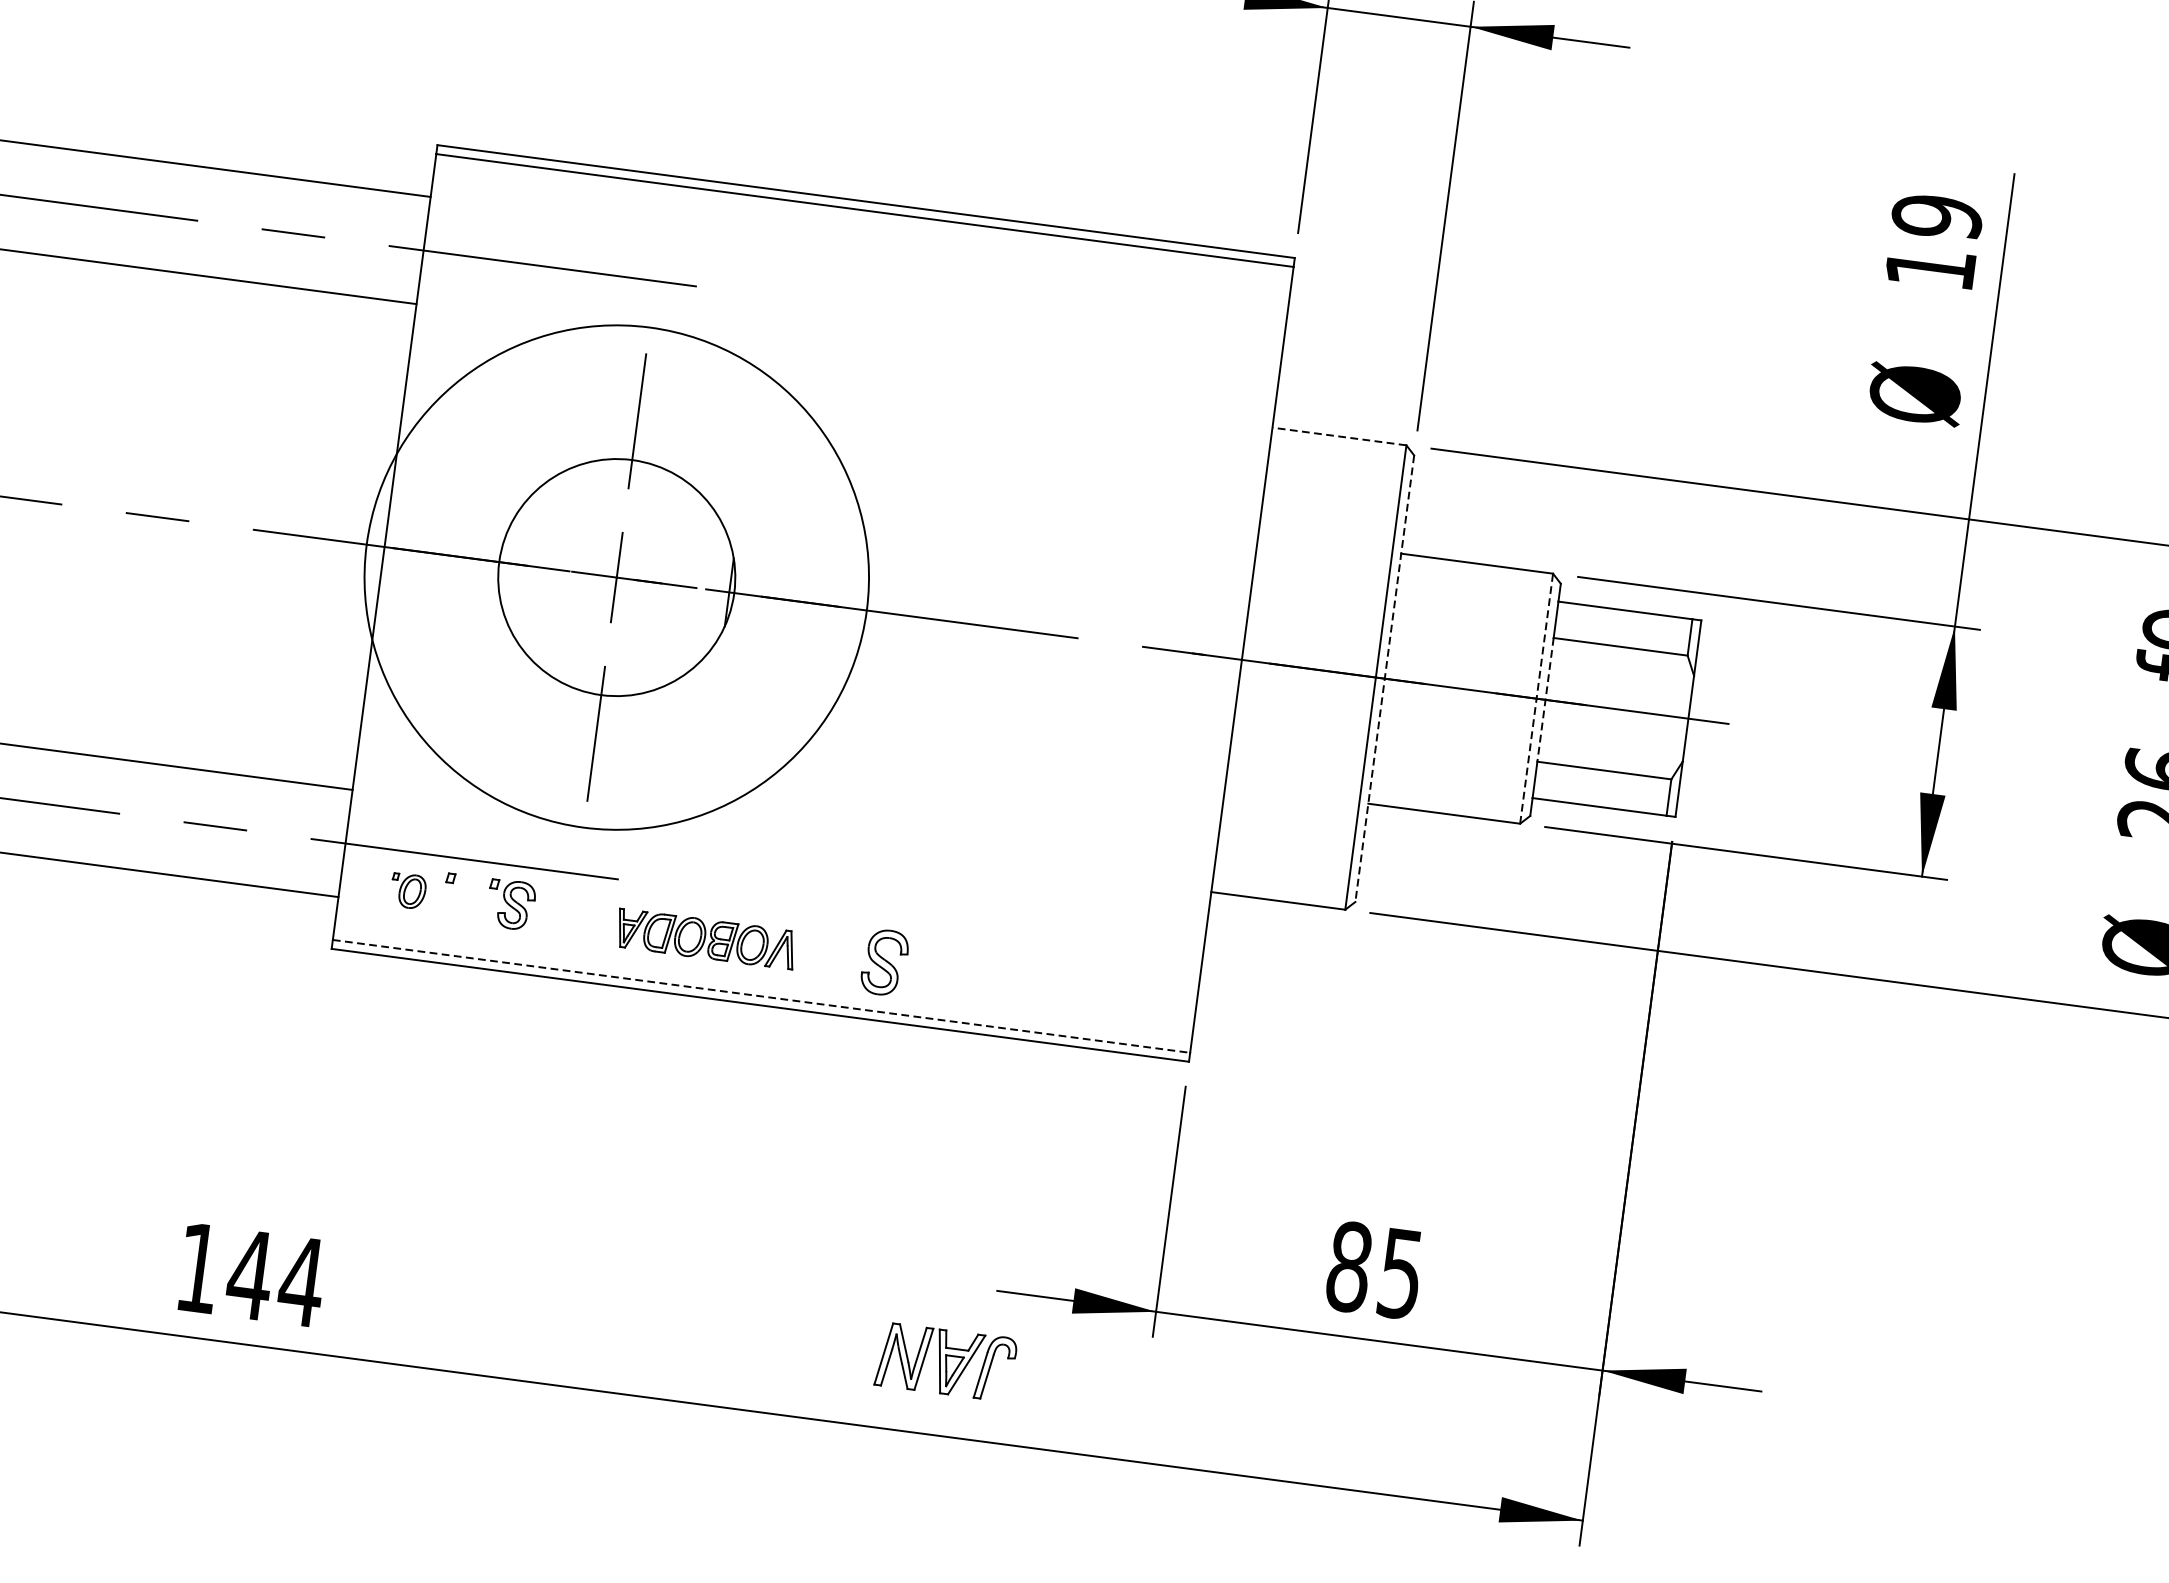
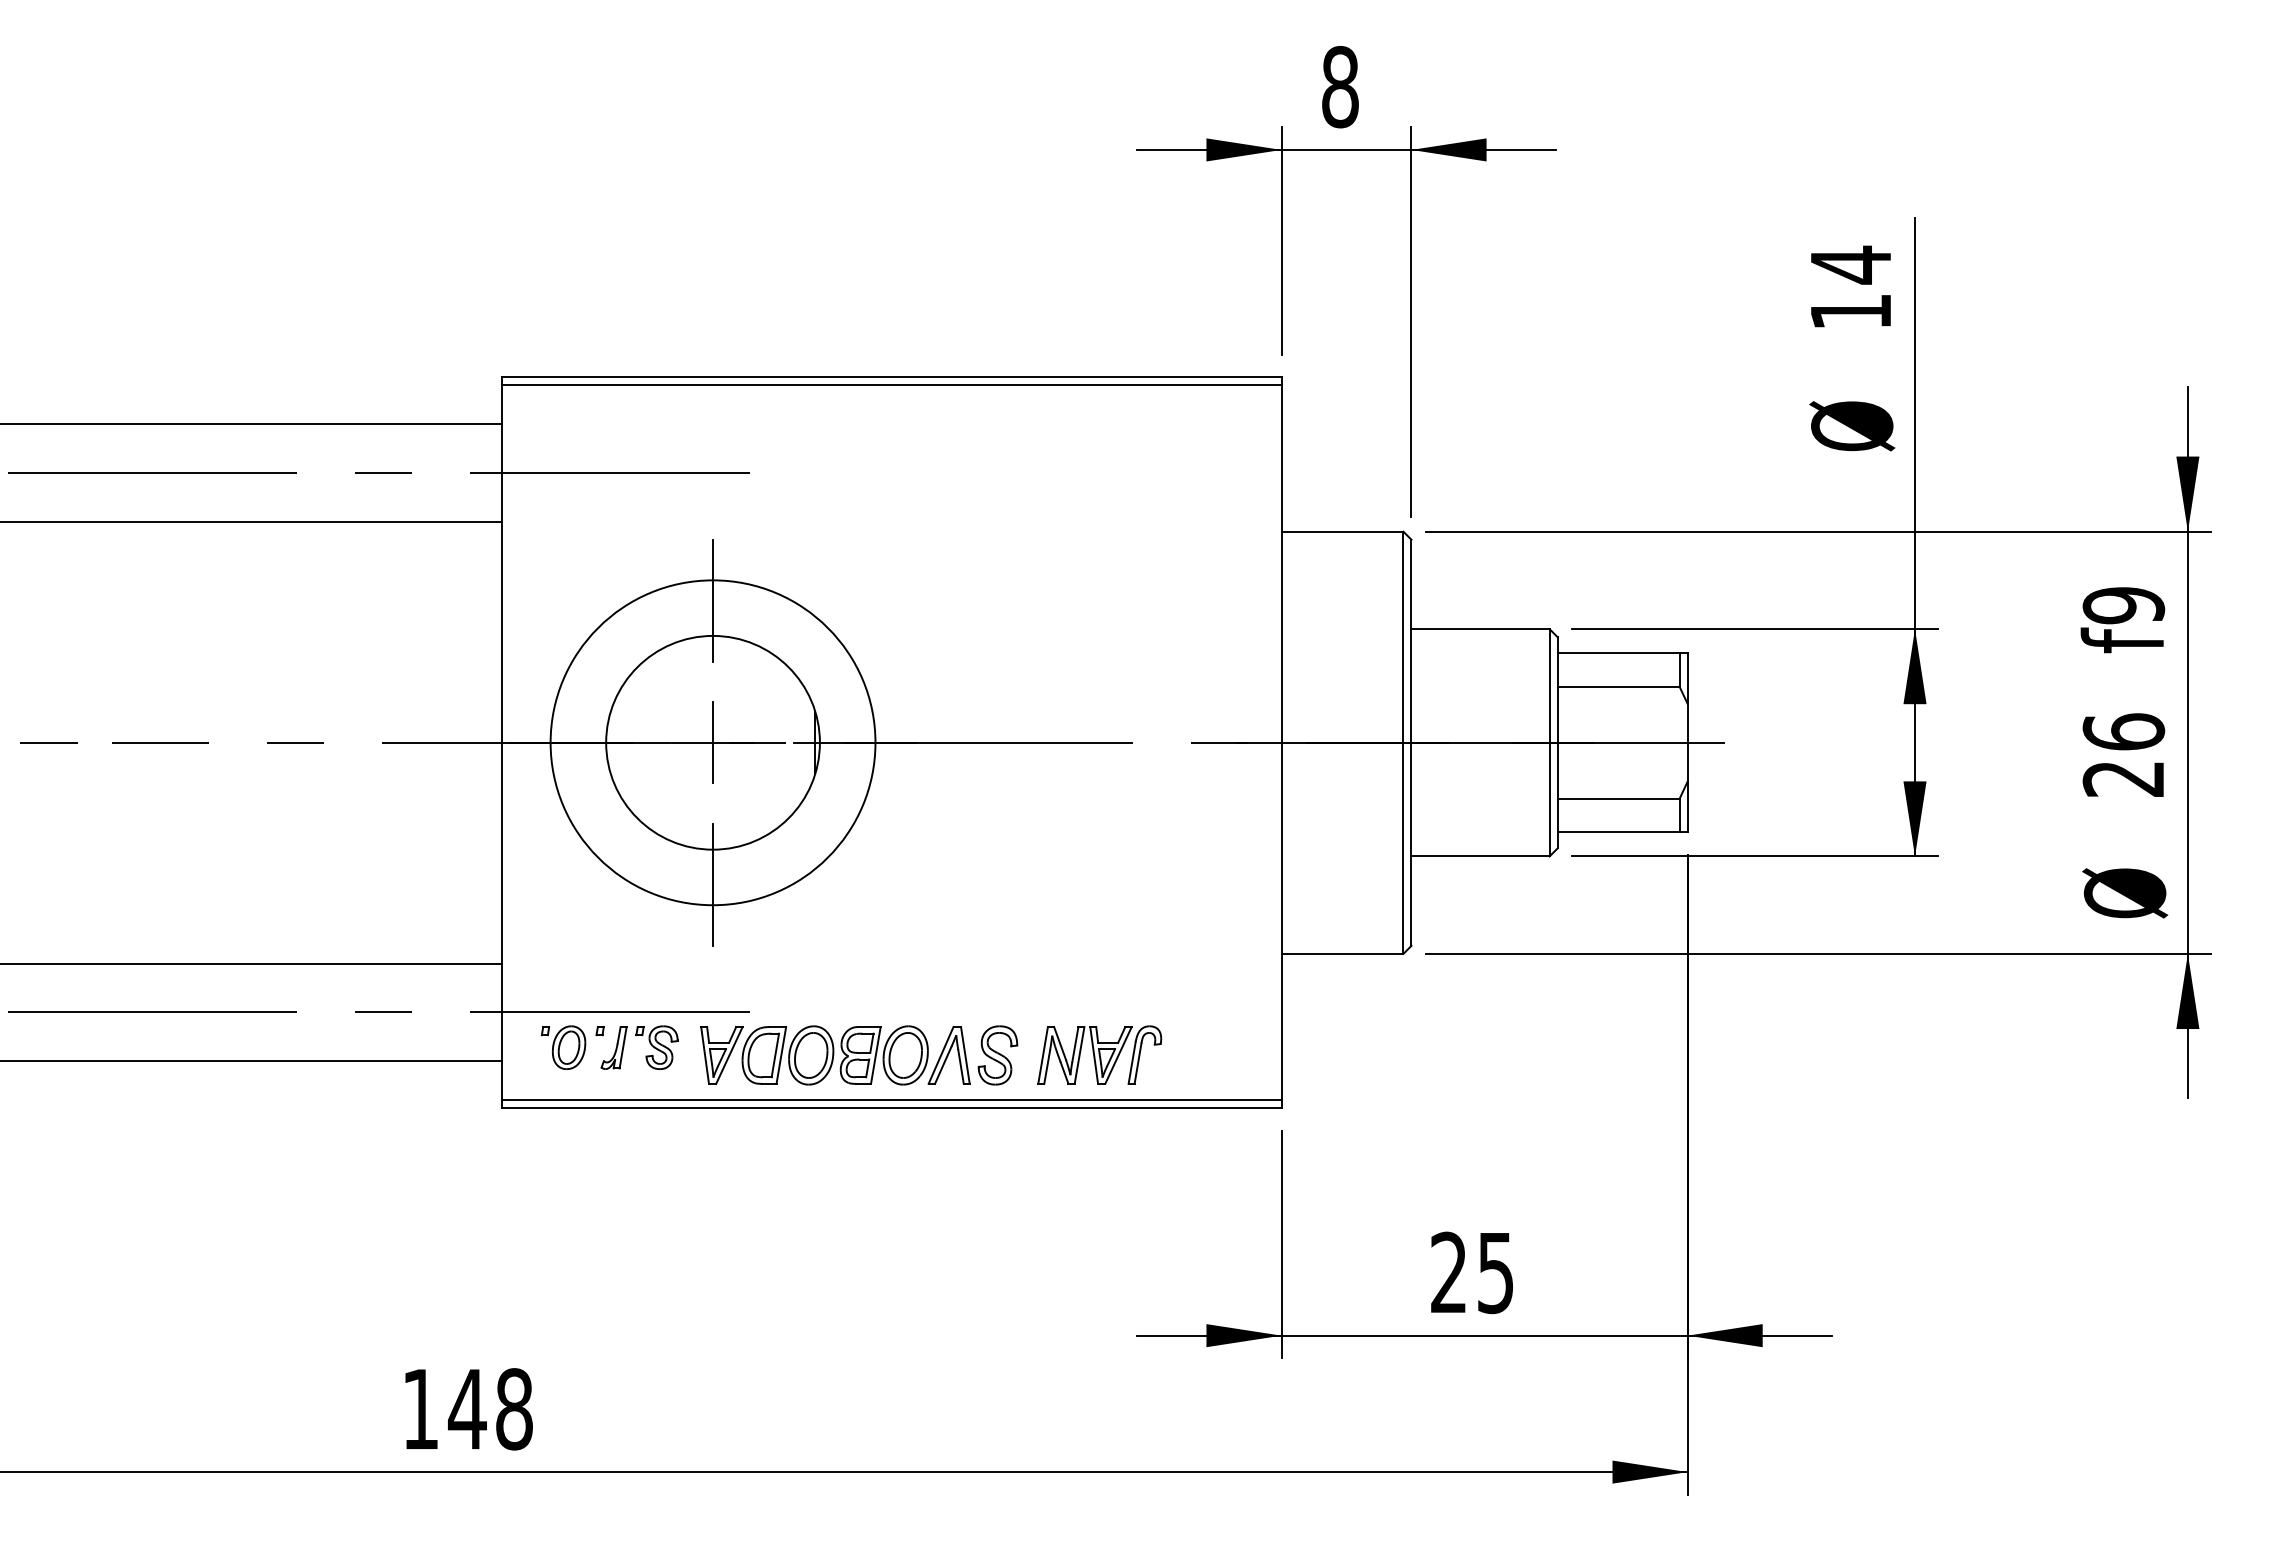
text: (1936, 216) -> (1850, 264), 19 -> 14
line: (1339, 436) -> (1342, 531), dashed -> solid
circle: (616, 577) -> (712, 742), size x0.71
line: (1384, 679) -> (1411, 743), dashed -> solid
line: (1536, 698) -> (1549, 742), dashed -> solid
line: (1545, 700) -> (1557, 743), dashed -> solid
part: (408, 890) -> (563, 1047), size x1.43
part: (463, 898) -> (613, 1047), added
part: (706, 939) -> (835, 1055), size x1.67
line: (761, 996) -> (891, 1100), dashed -> solid
text: (1348, 1266) -> (1448, 1272), 85 -> 25
text: (300, 1281) -> (513, 1409), 144 -> 148
part: (945, 1361) -> (1099, 1054), moved

